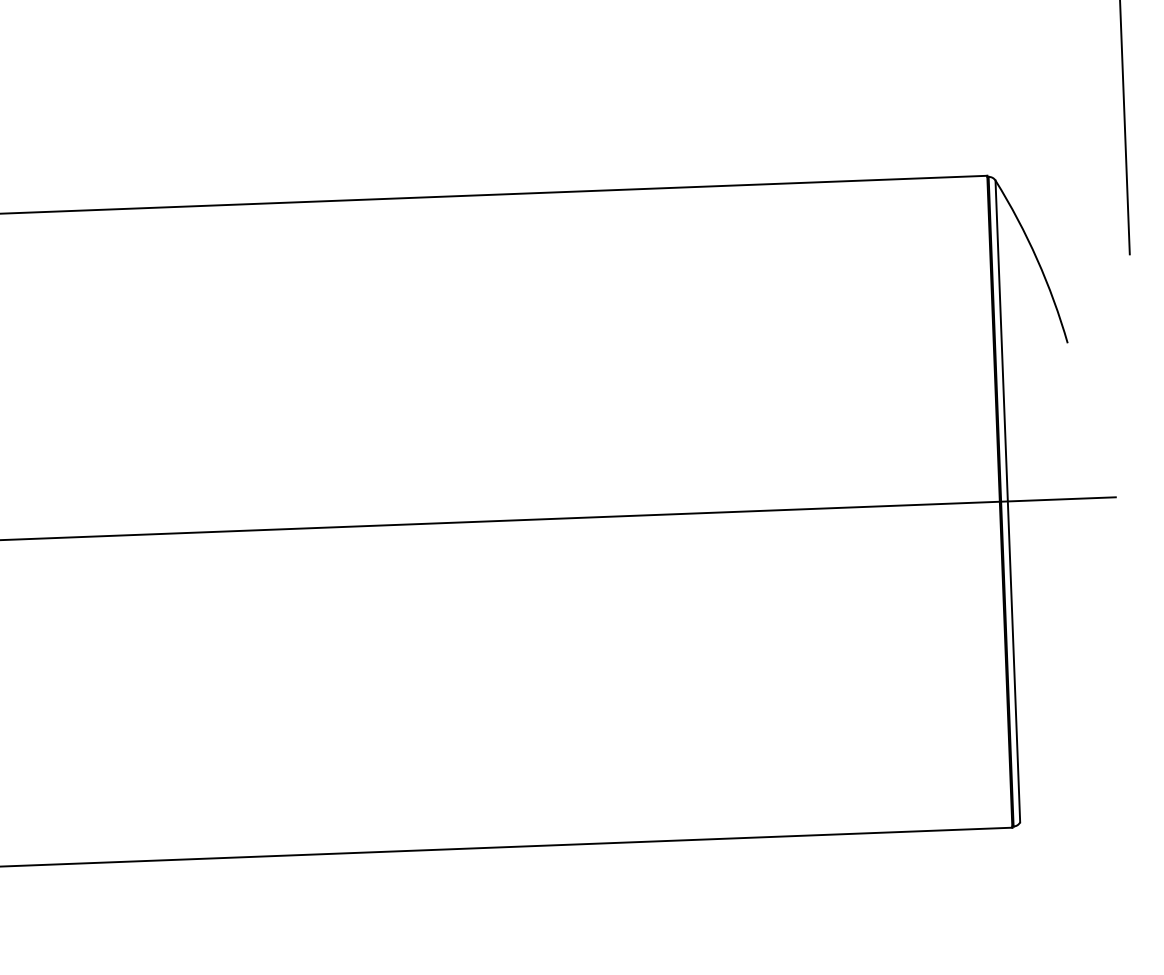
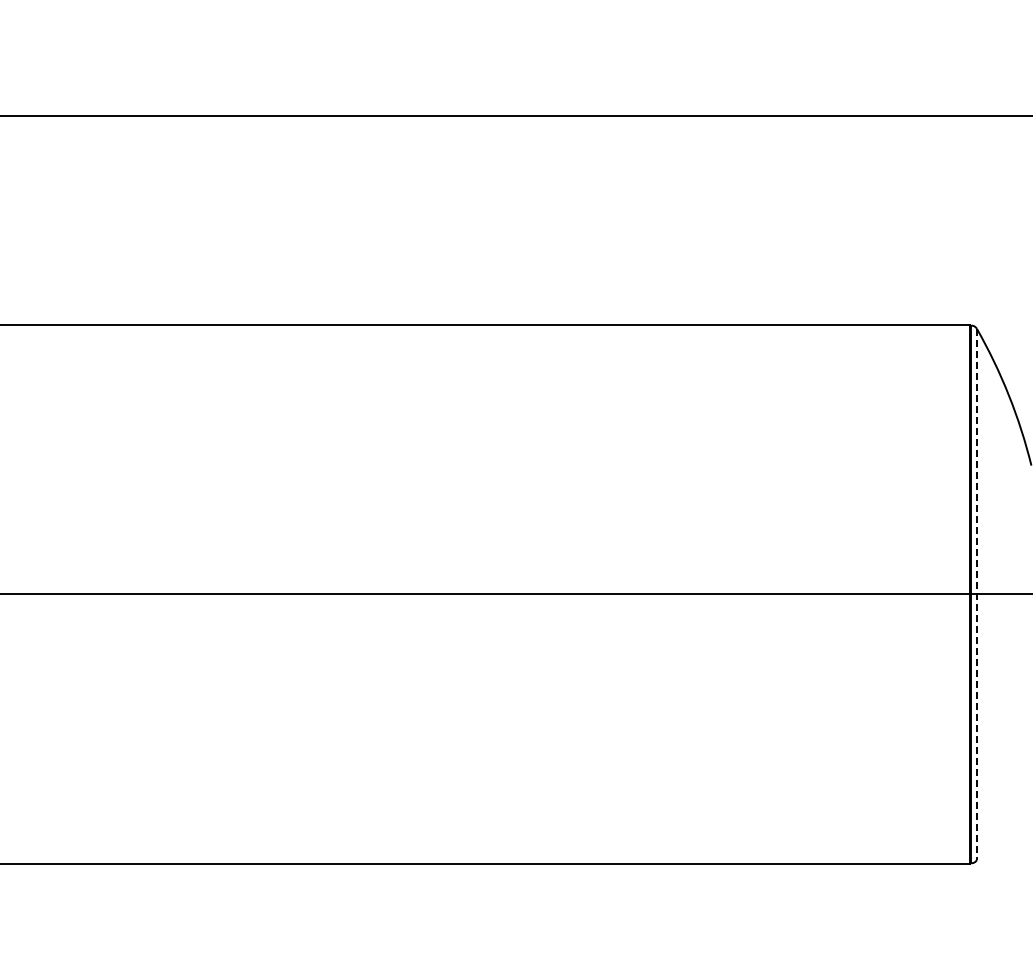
line: (1007, 501) -> (976, 594), solid -> dashed

